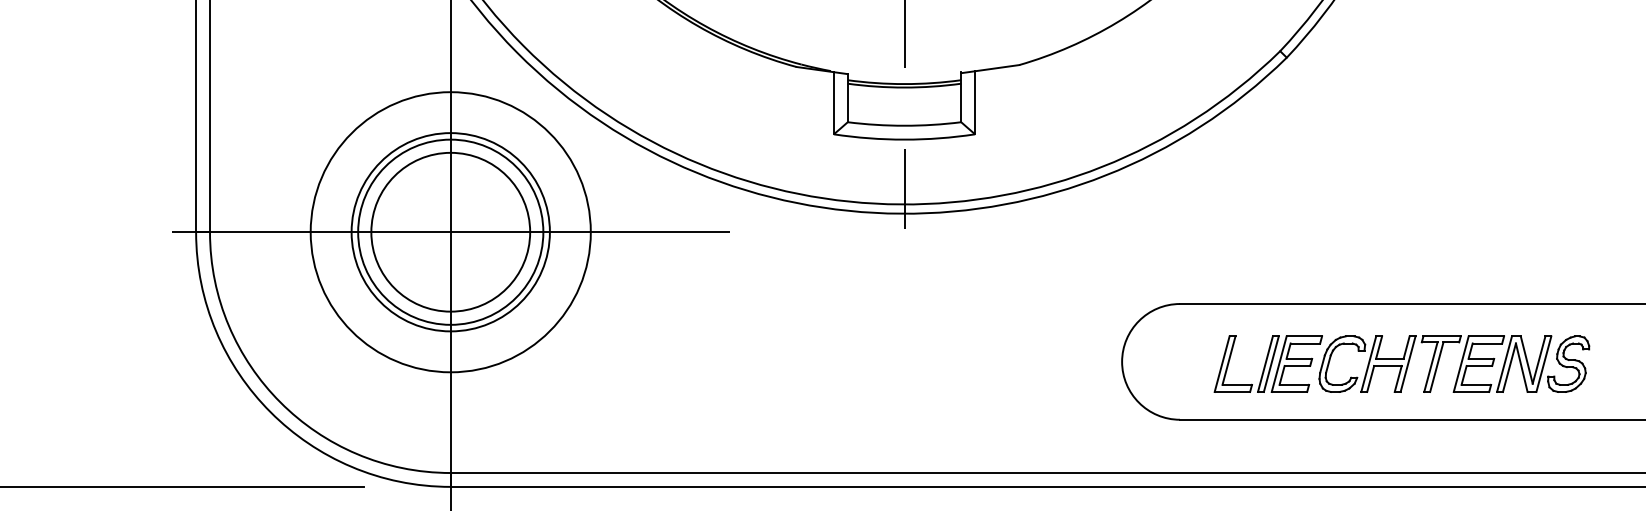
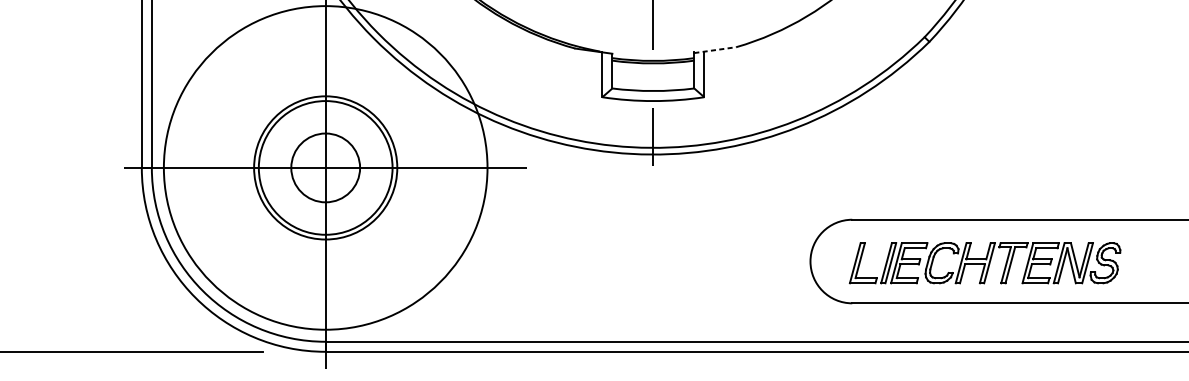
line: (990, 69) -> (715, 50), solid -> dashed
circle: (450, 231) -> (325, 167), size x0.6
circle: (450, 232) -> (325, 168), size x1.6
part: (1401, 363) -> (984, 262), moved

